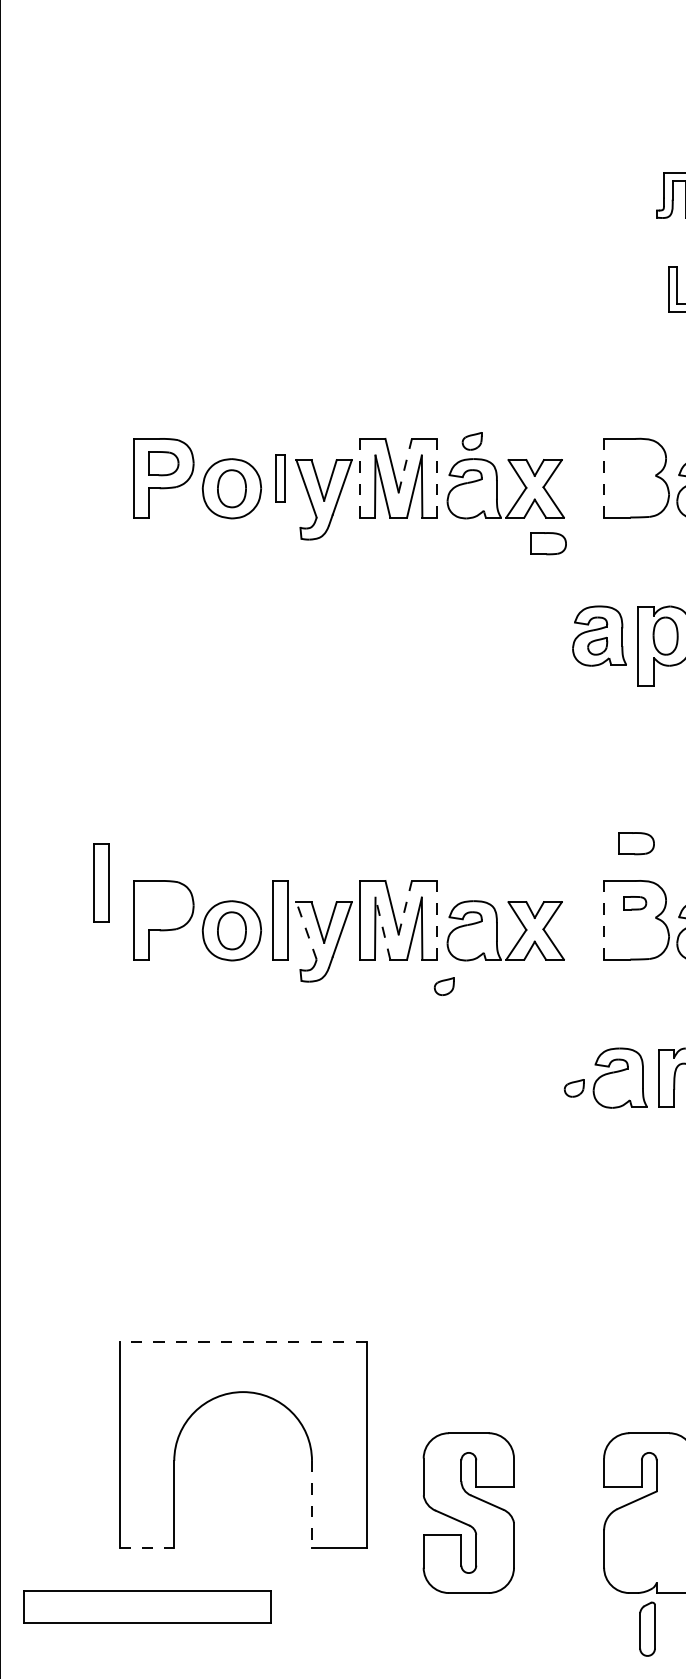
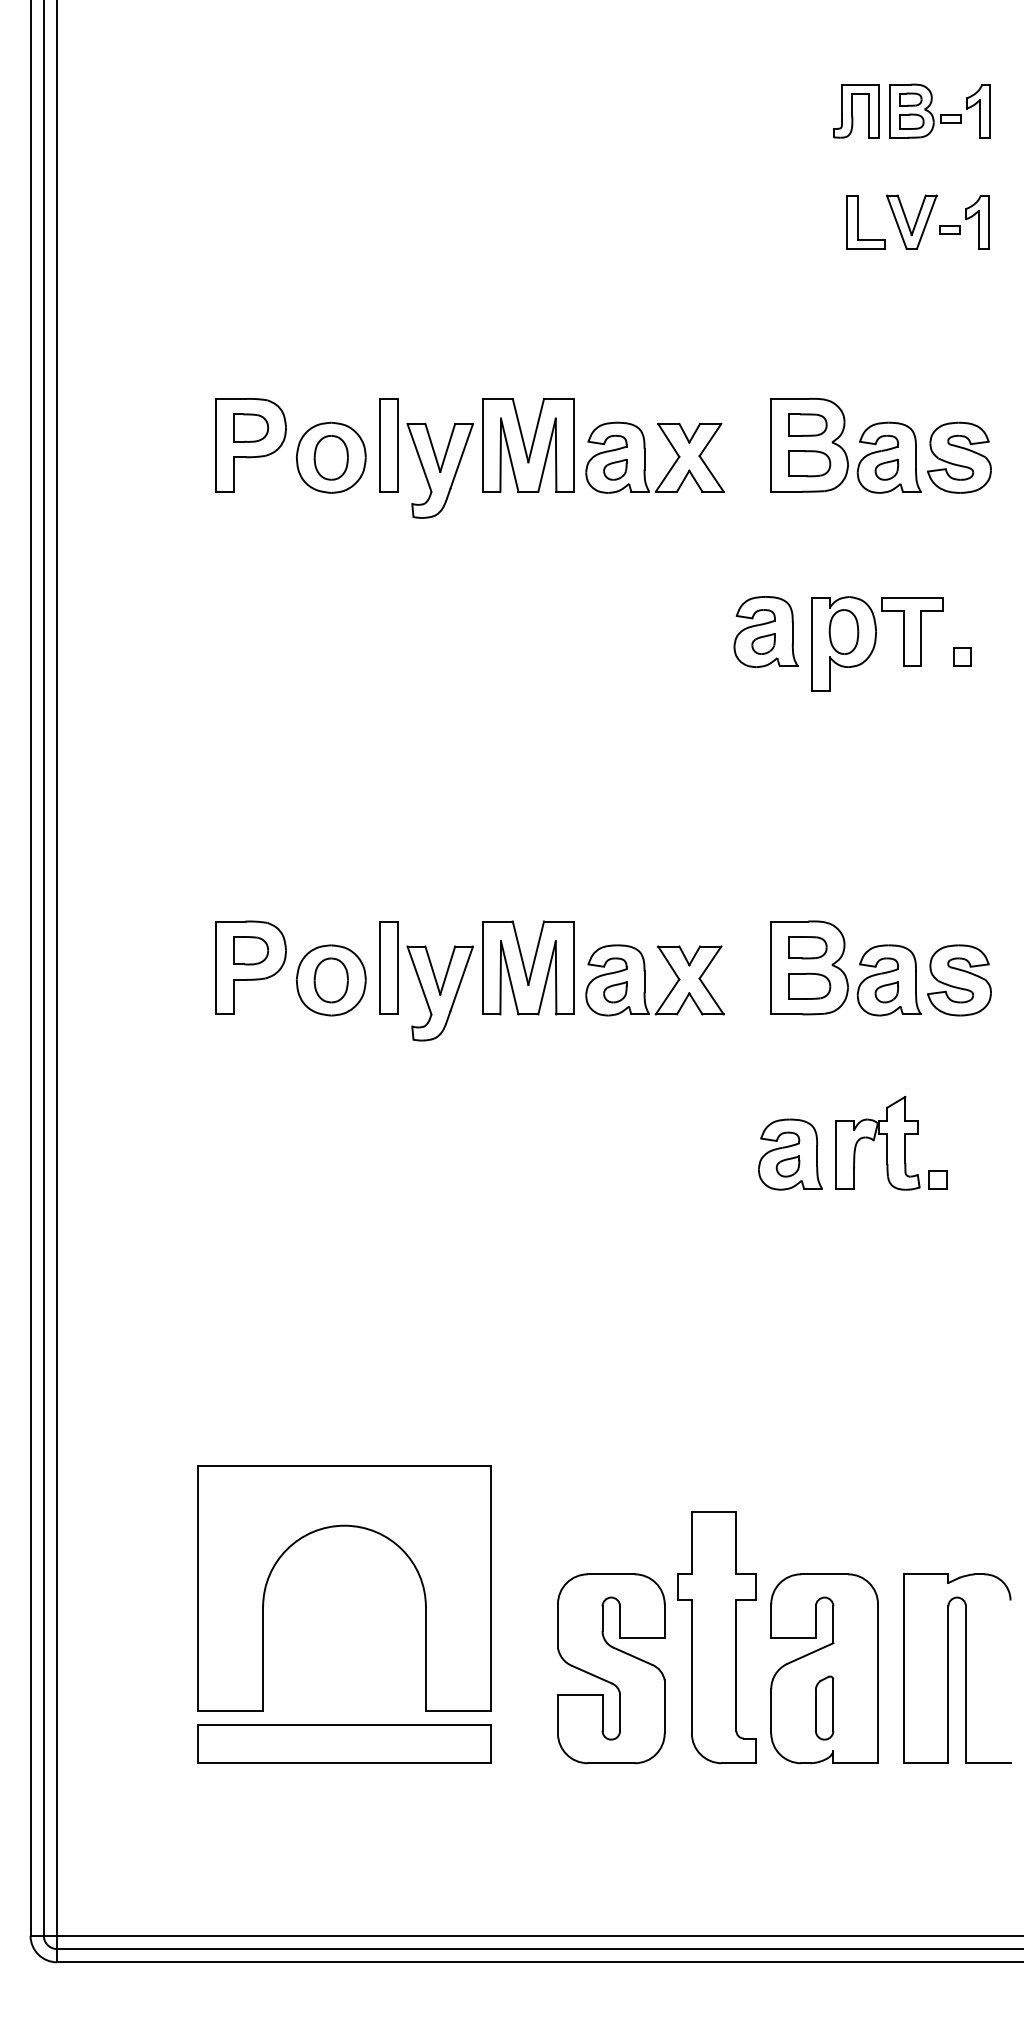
part: (472, 441) -> (615, 469), moved
part: (634, 460) -> (807, 424), added
line: (405, 465) -> (536, 430), dashed -> solid
line: (359, 477) -> (482, 444), dashed -> solid
line: (603, 477) -> (770, 444), dashed -> solid
part: (280, 478) -> (388, 445), size x1.67
line: (437, 478) -> (574, 445), dashed -> solid
part: (548, 543) -> (809, 463), moved
part: (636, 842) -> (809, 985), moved
part: (101, 882) -> (176, 923), removed
part: (634, 902) -> (807, 947), size x1.43
part: (164, 905) -> (251, 950), added
line: (405, 908) -> (536, 953), dashed -> solid
line: (603, 919) -> (770, 967), dashed -> solid
line: (437, 920) -> (574, 968), dashed -> solid
line: (382, 928) -> (509, 977), dashed -> solid
line: (306, 930) -> (419, 980), dashed -> solid
part: (444, 986) -> (615, 992), moved
part: (573, 1088) -> (787, 1166), moved
line: (243, 1341) -> (344, 1466), dashed -> solid
part: (557, 1486) -> (716, 1637), added
line: (311, 1504) -> (425, 1658), dashed -> solid
line: (147, 1548) -> (231, 1710), dashed -> solid
part: (147, 1606) -> (344, 1743), moved
part: (647, 1628) -> (824, 1707), moved

